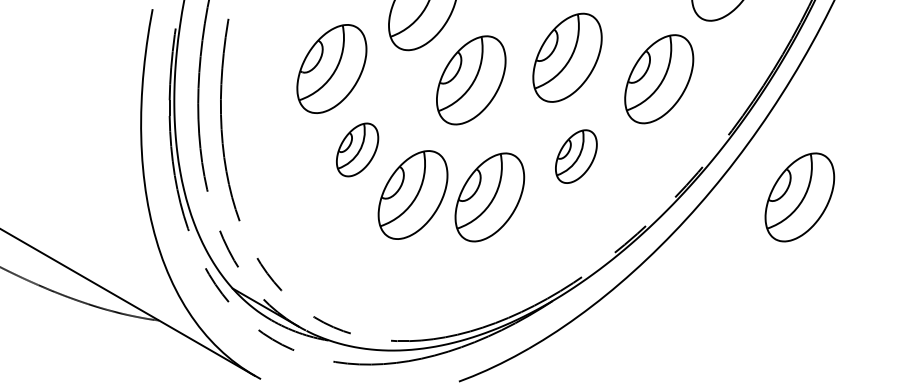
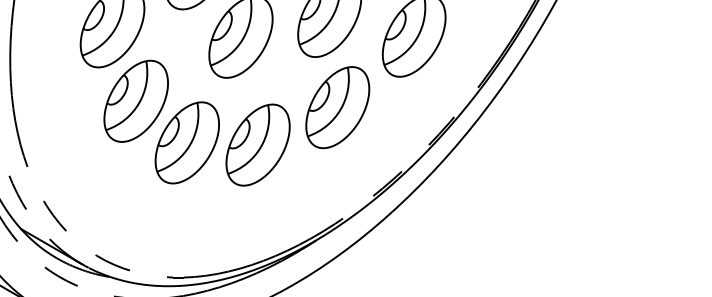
part: (357, 149) -> (136, 100), size x1.67
part: (576, 156) -> (337, 107), size x1.67
part: (799, 197) -> (543, 145), removed

